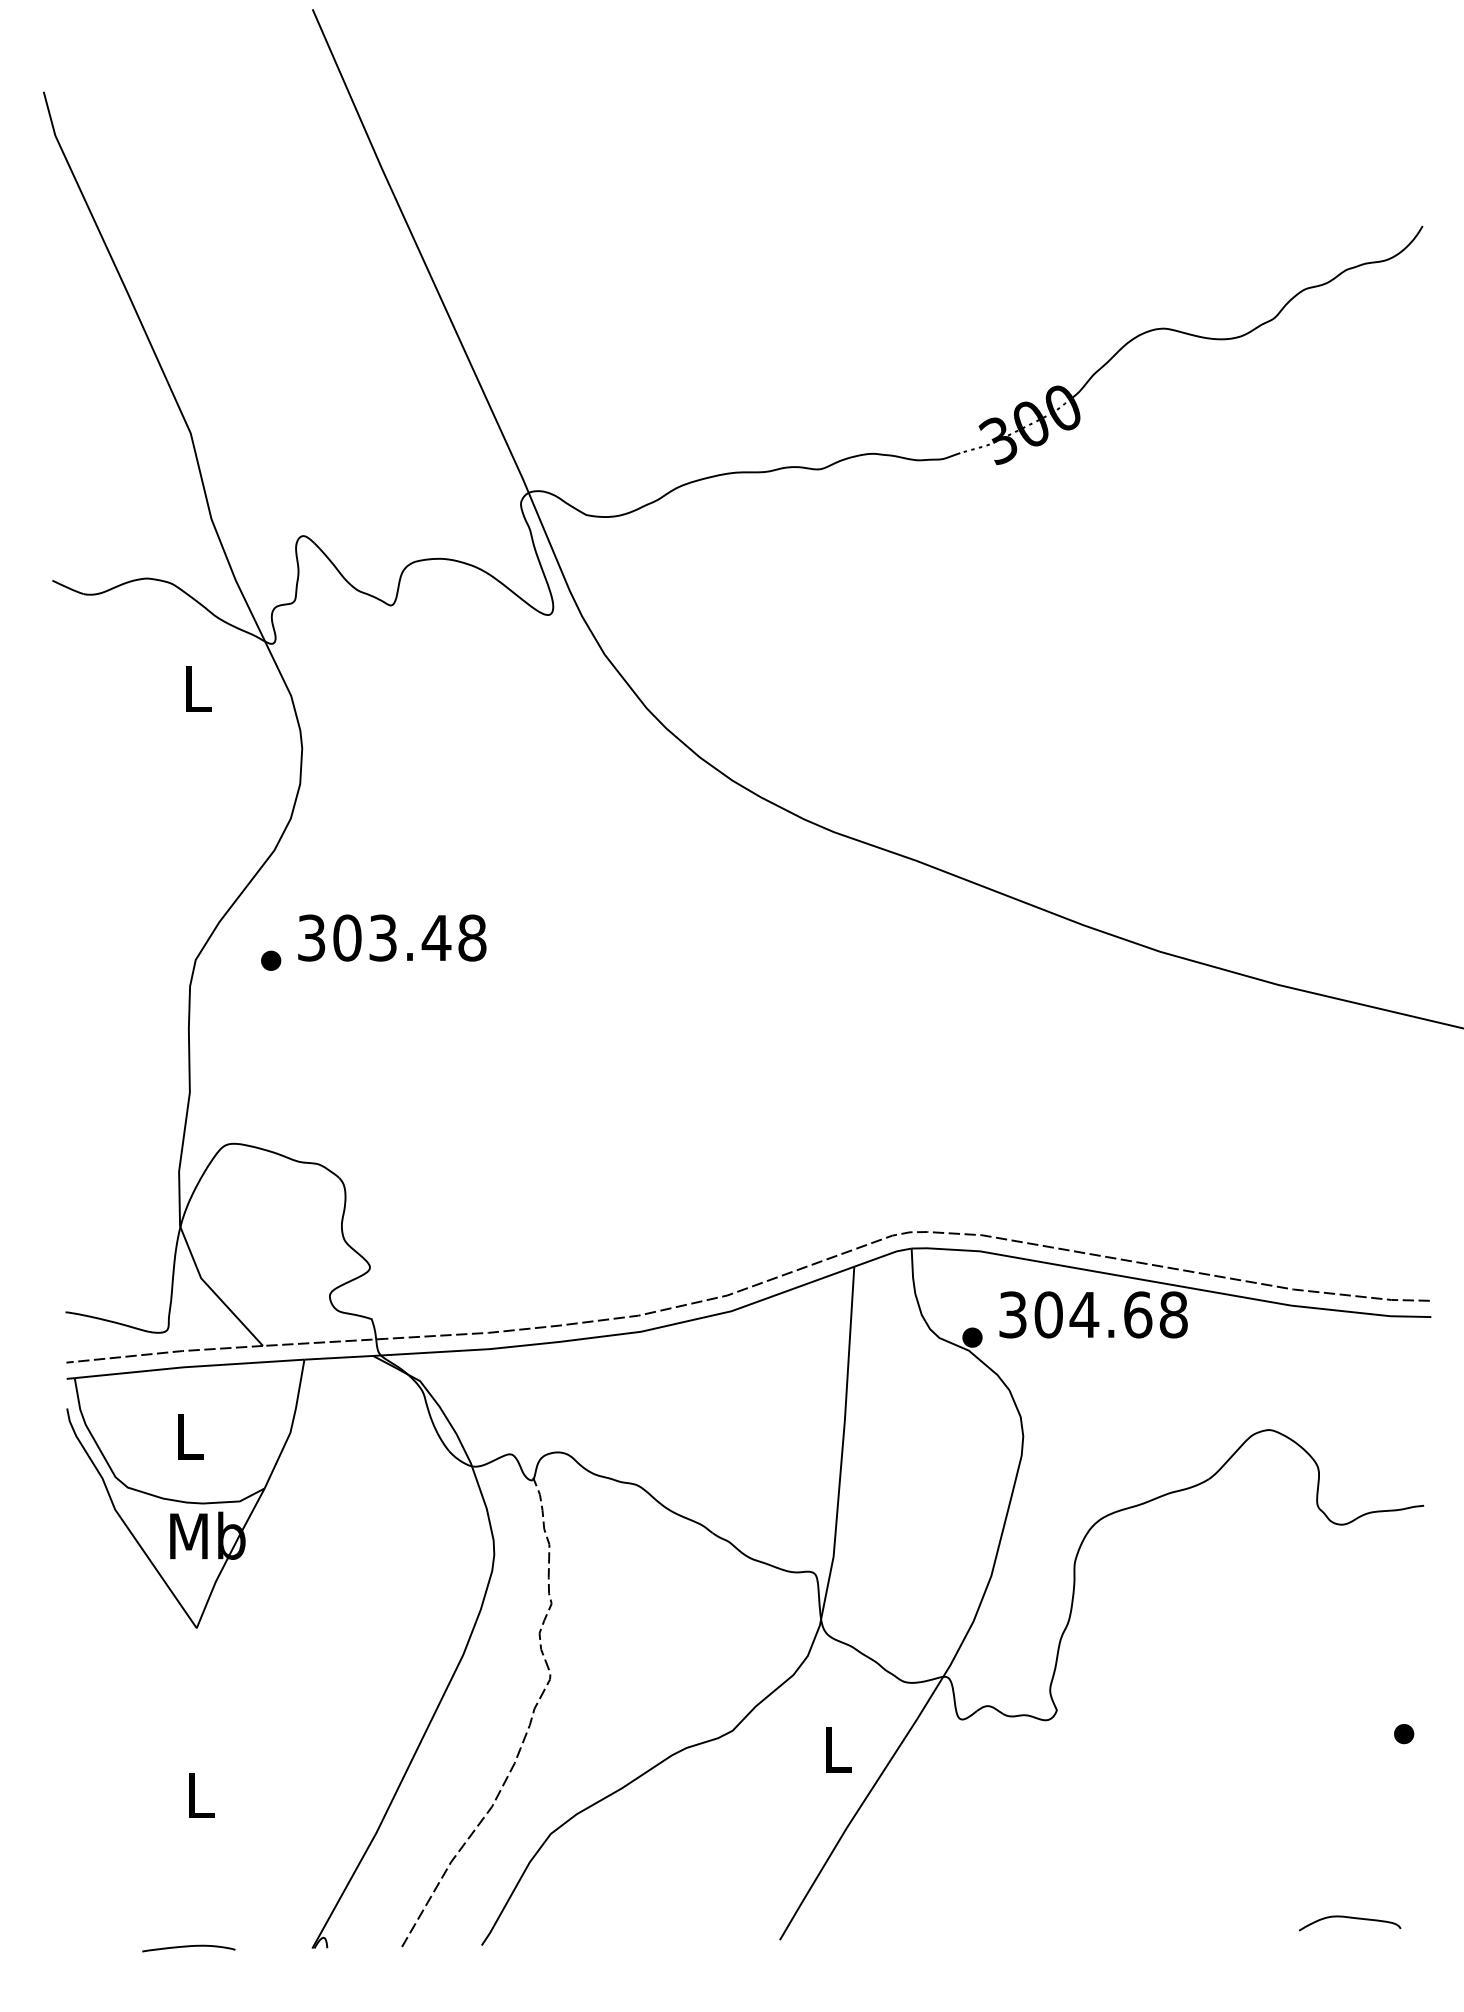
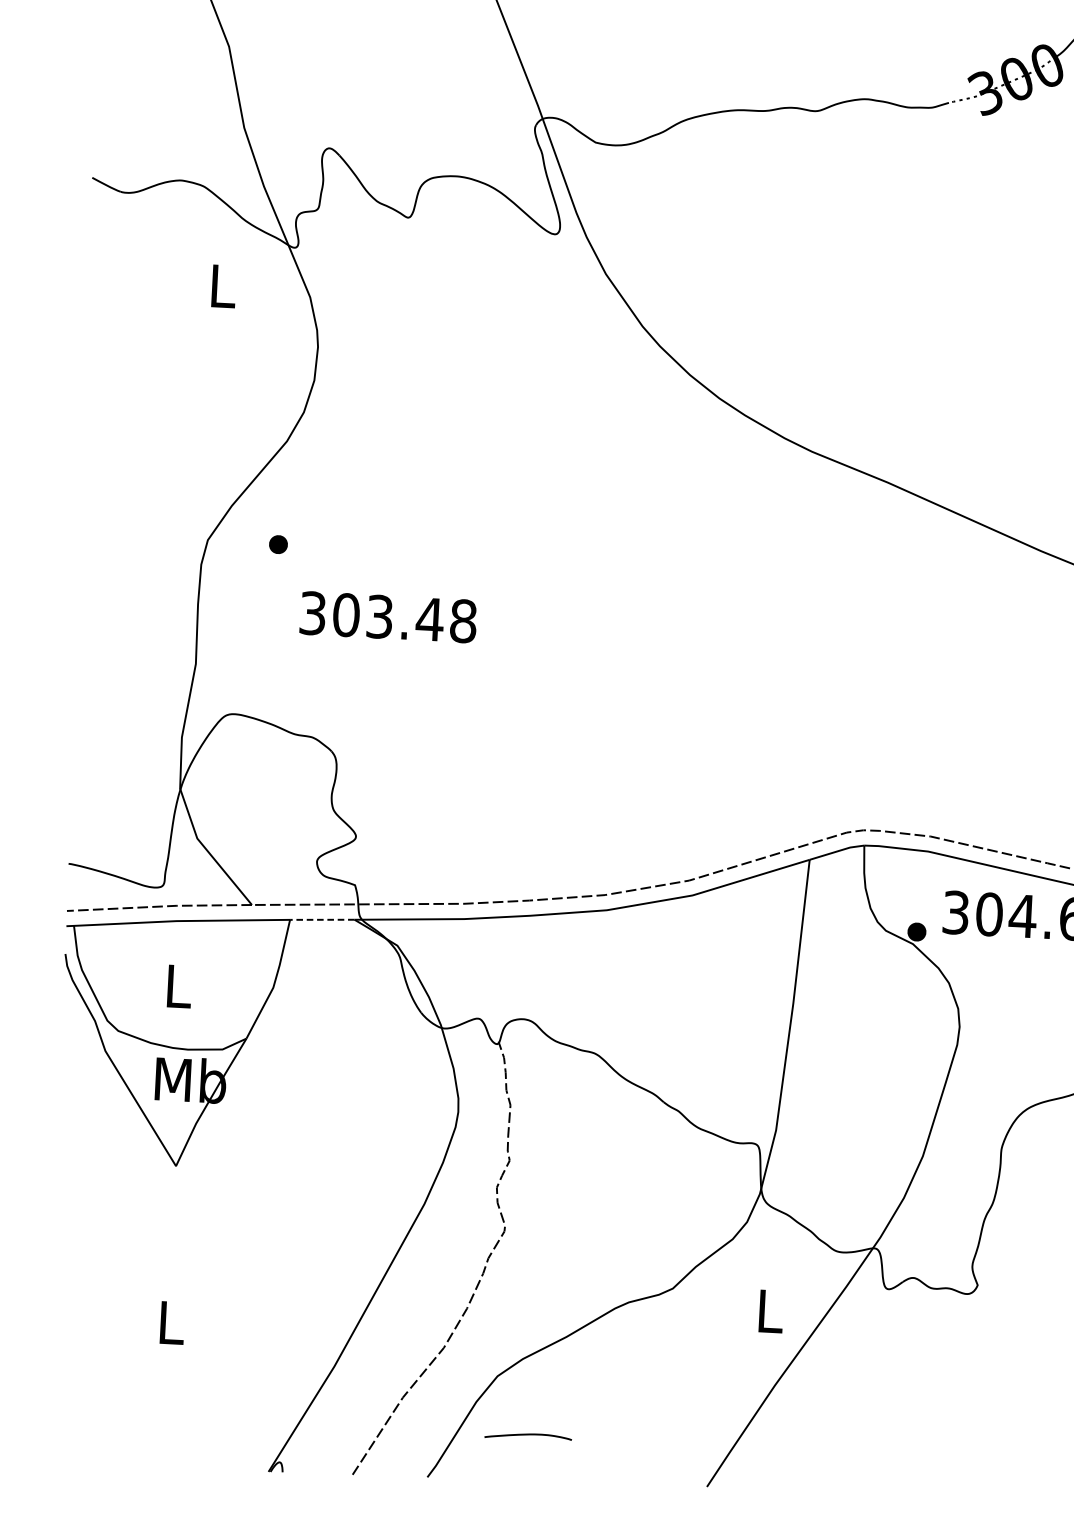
text: (392, 937) -> (388, 616), moved
line: (338, 1357) -> (322, 919), solid -> dashed
curve: (188, 1947) -> (527, 1435), moved

